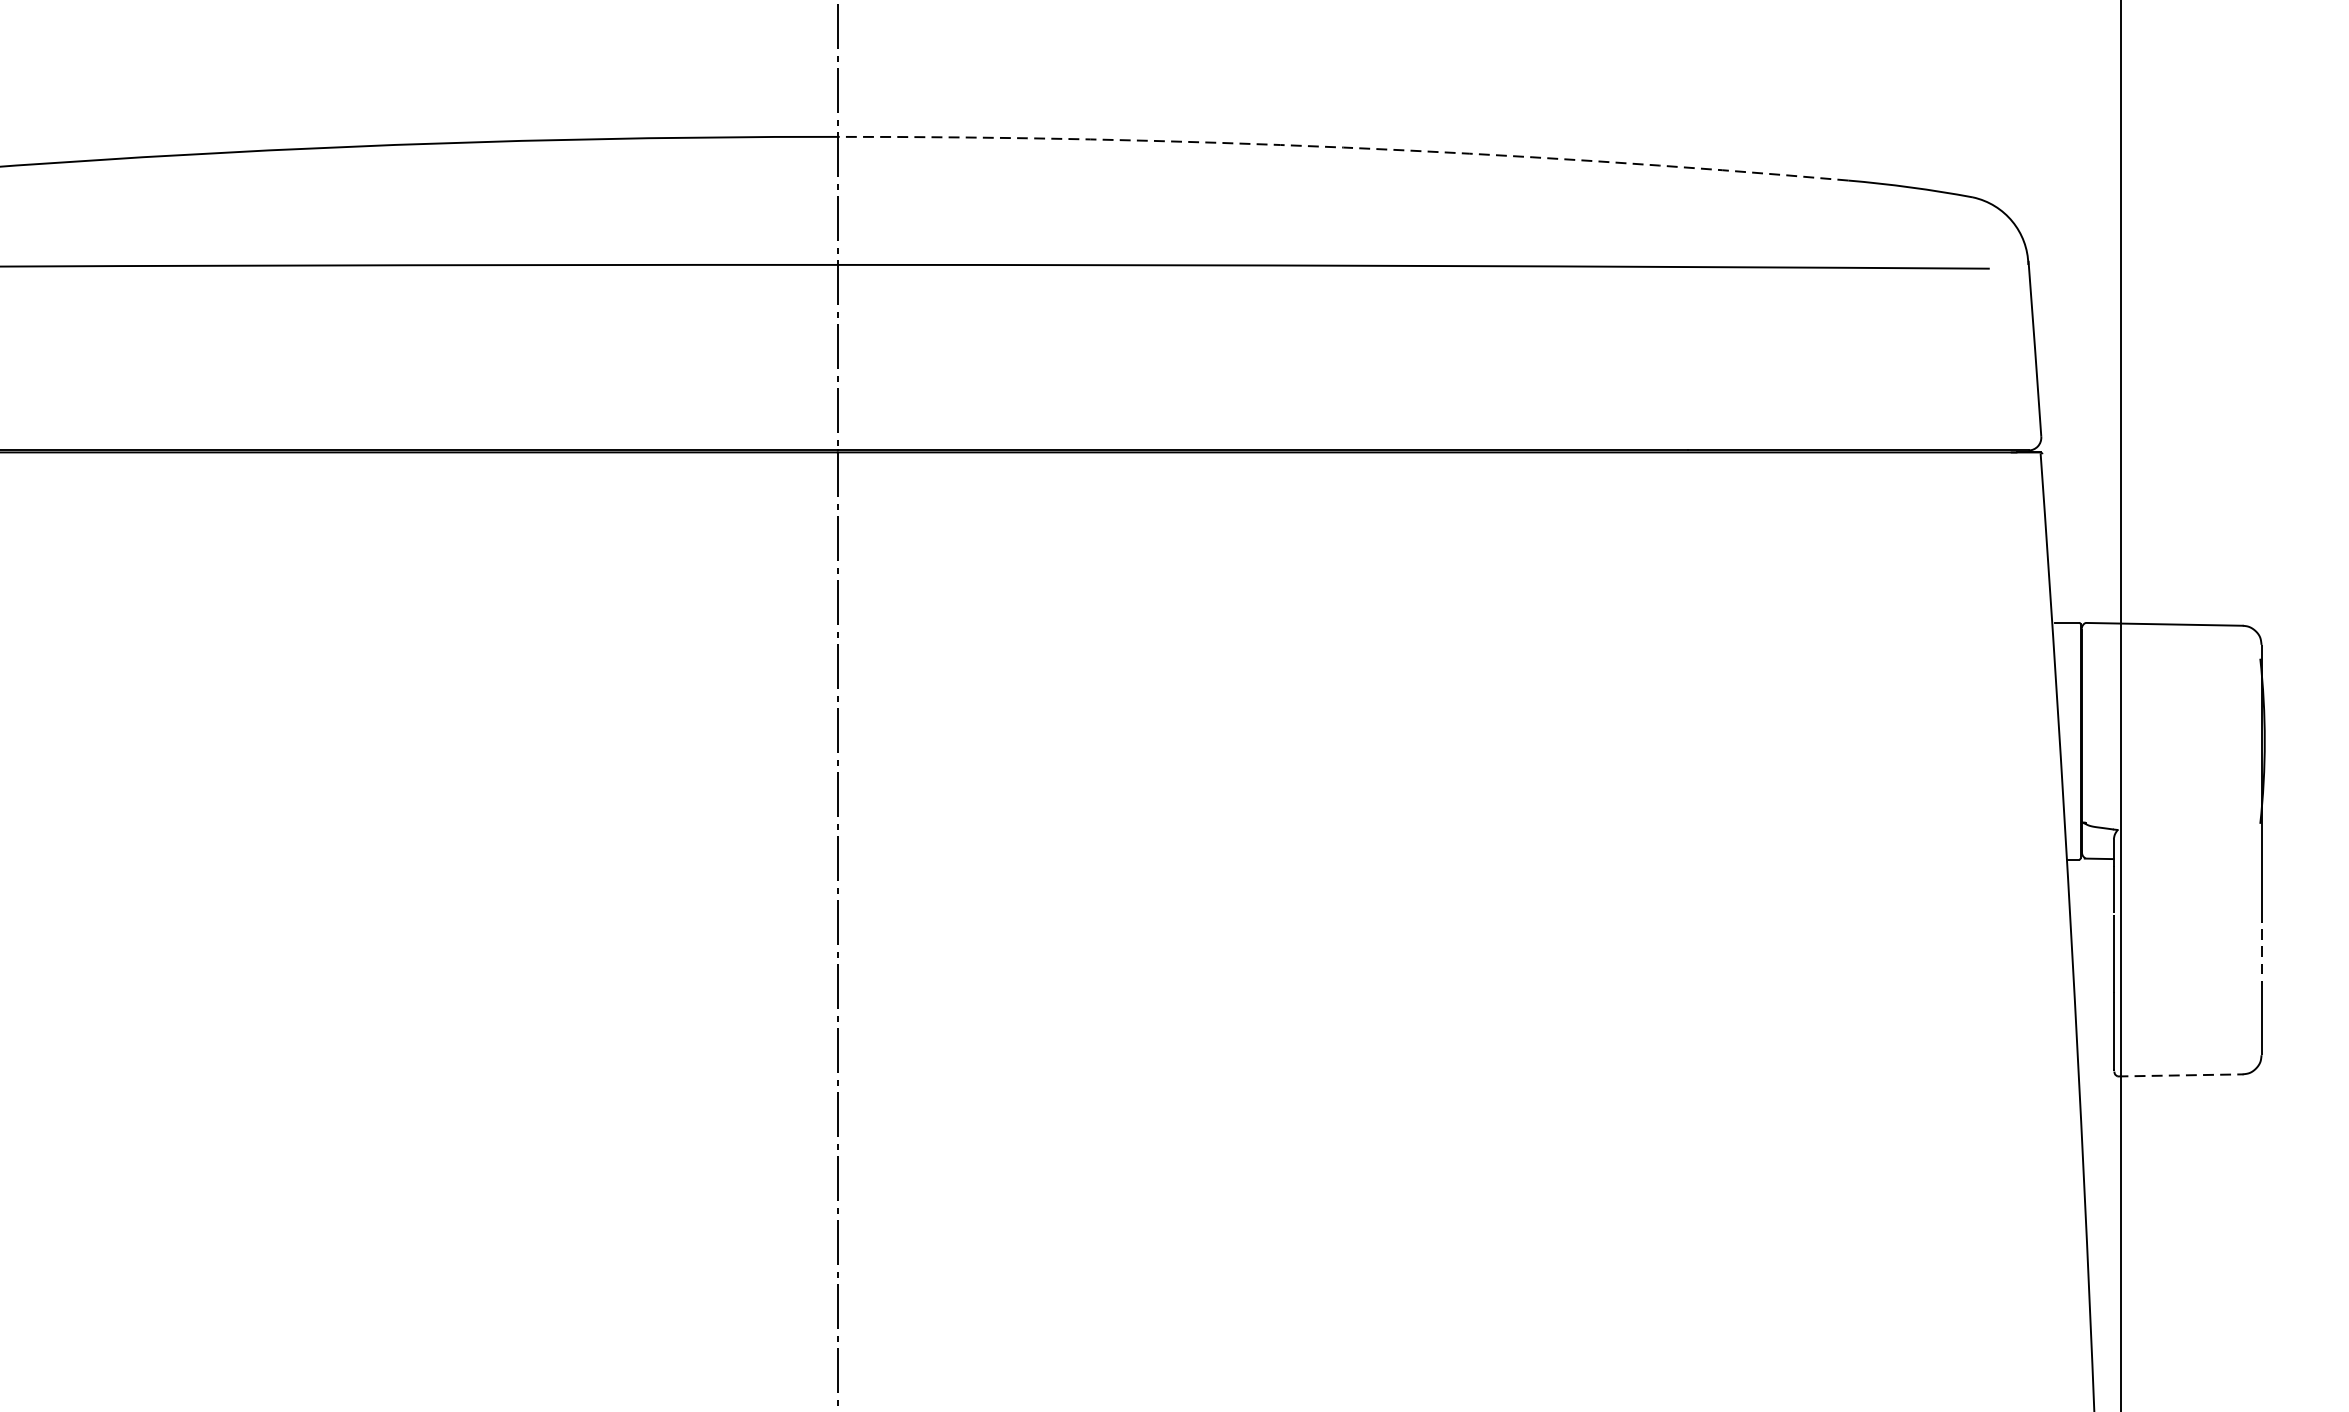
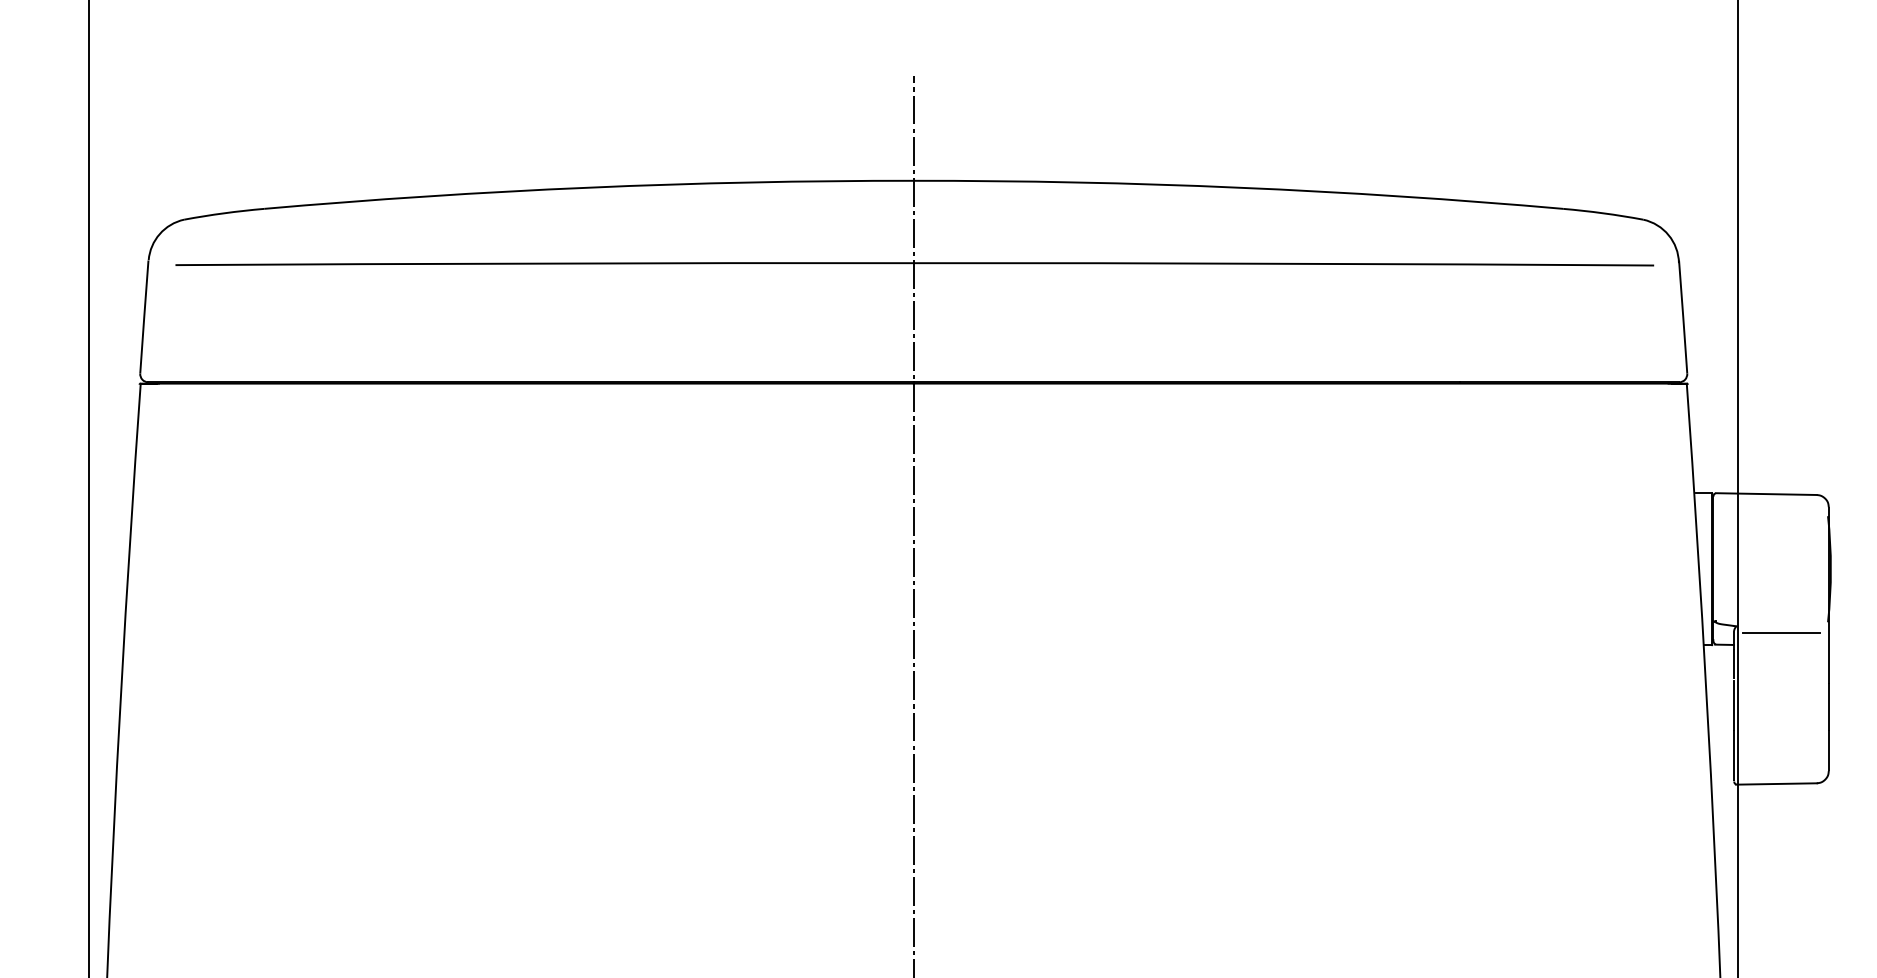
arc: (1343, 147) -> (1238, 187), dashed -> solid
line: (2187, 839) -> (1781, 632), added
line: (2261, 956) -> (1828, 707), dashed -> solid
line: (2181, 1074) -> (1777, 783), dashed -> solid

